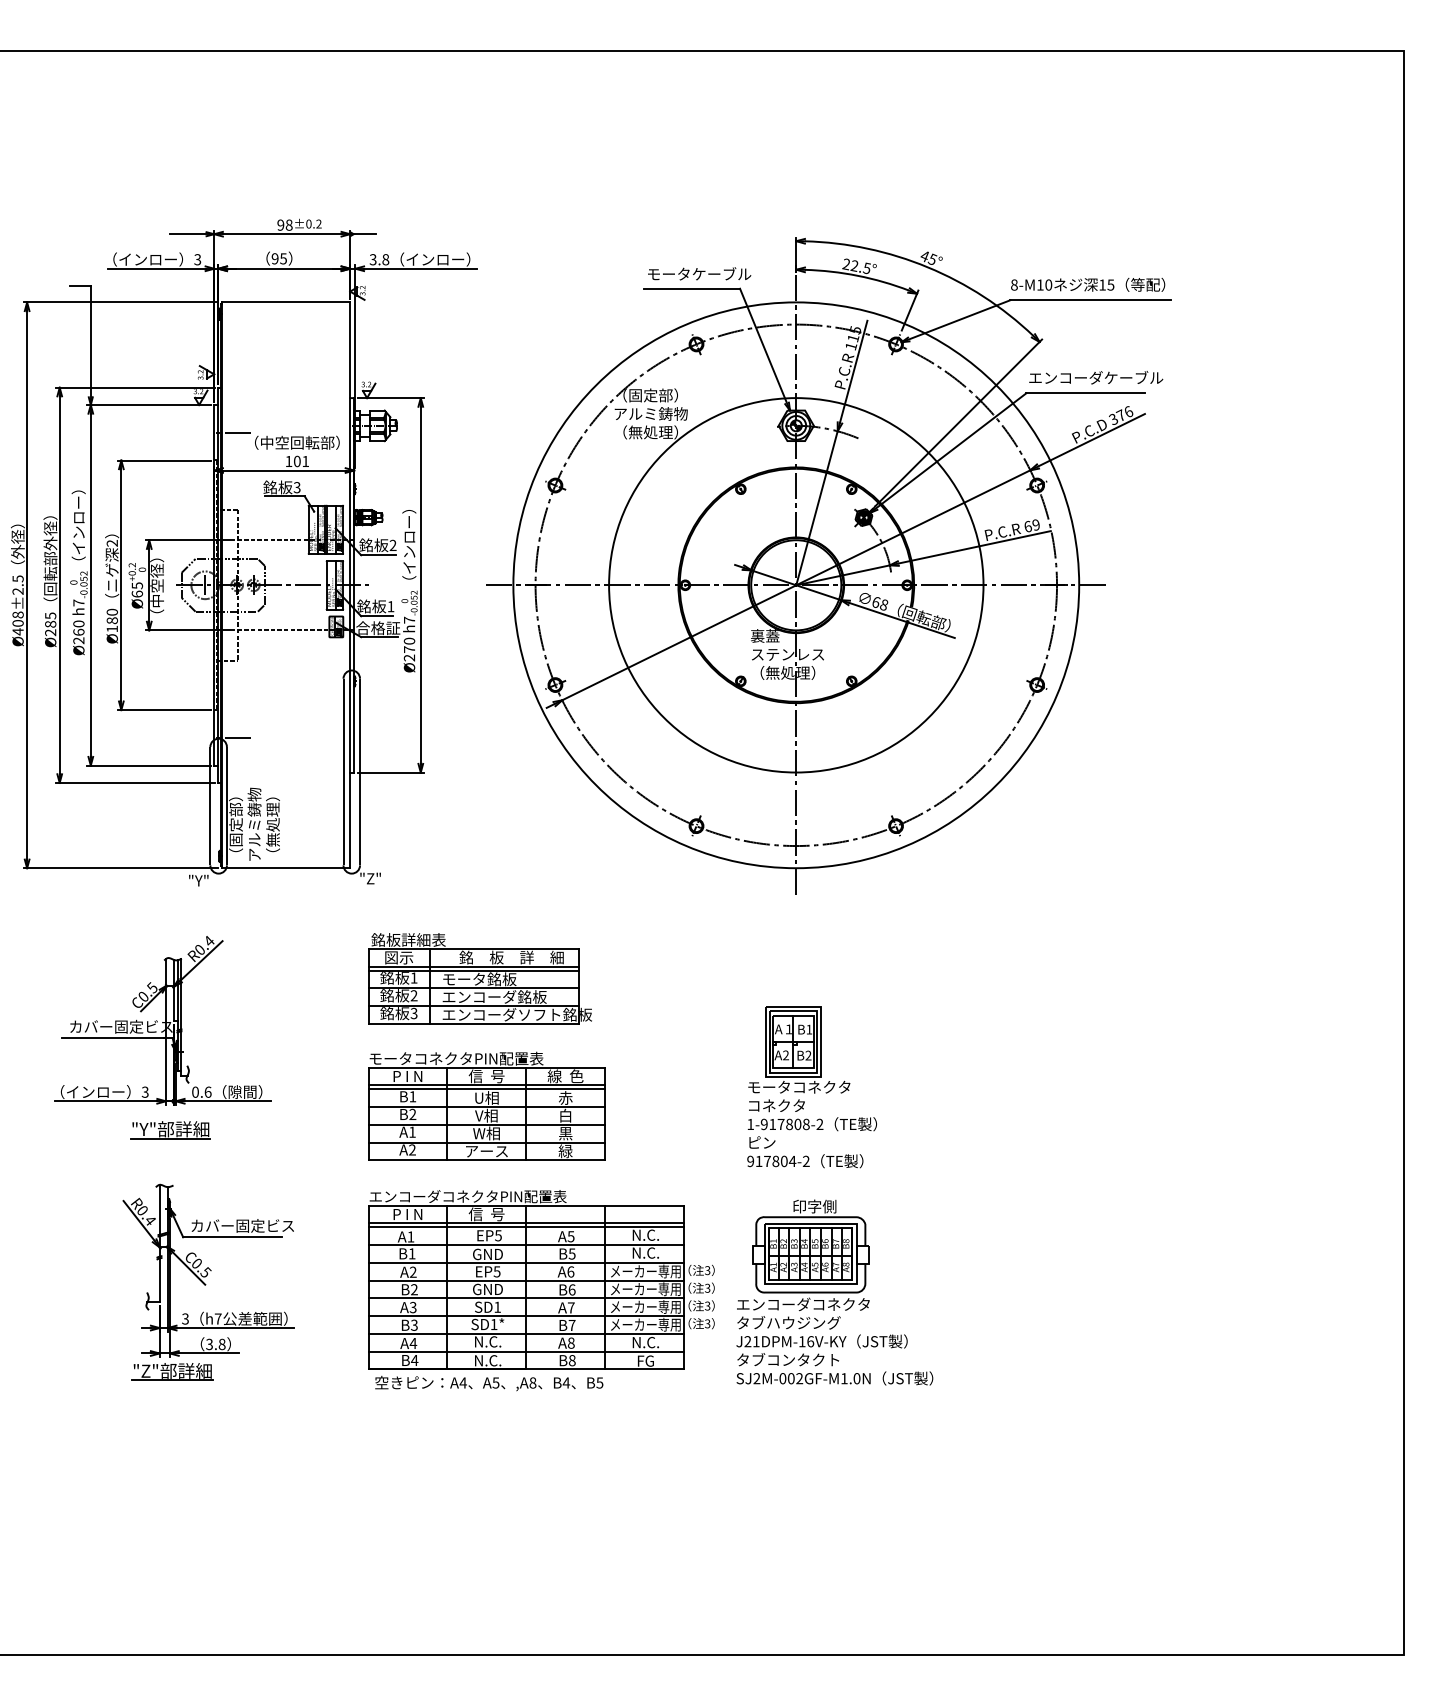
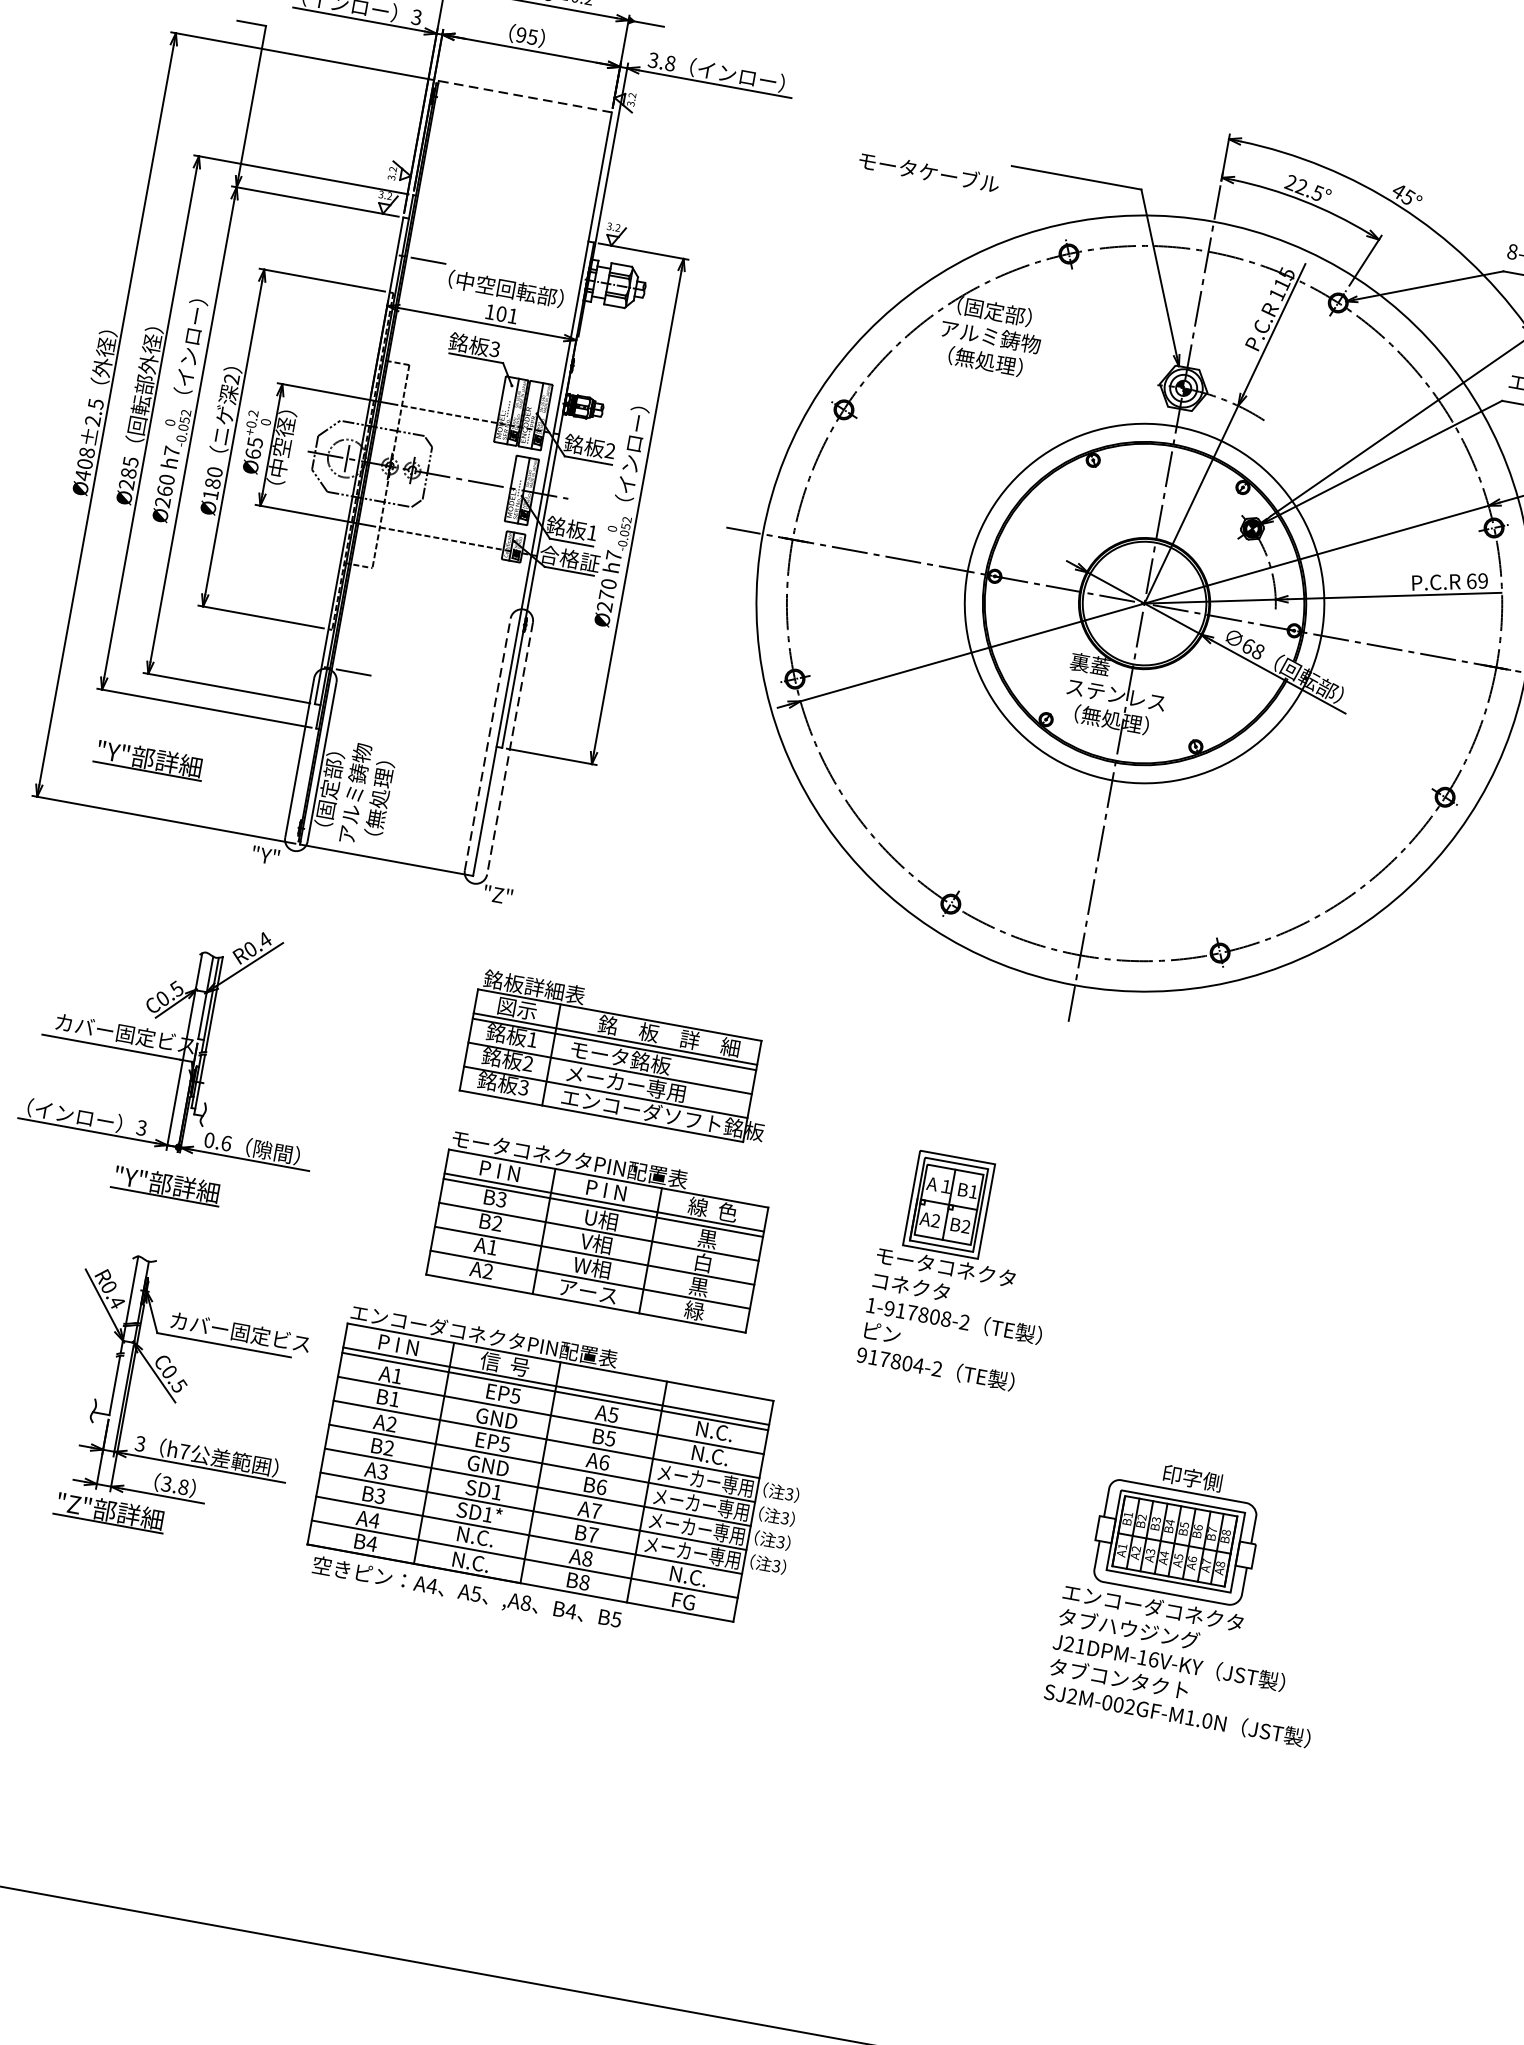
text: (699, 273) -> (929, 171), moved
line: (285, 302) -> (524, 96), solid -> dashed
circle: (796, 585) -> (1144, 603), size x0.7
line: (343, 771) -> (487, 743), solid -> dashed
line: (360, 772) -> (510, 749), solid -> dashed
part: (102, 827) -> (148, 760), added
text: (494, 996) -> (636, 1084), エンコーダ銘板 -> メーカー専用
text: (486, 1076) -> (606, 1190), 信  号 -> P I N
part: (811, 1087) -> (962, 1270), moved
text: (412, 1096) -> (501, 1199), B1 -> B3
text: (565, 1097) -> (707, 1238), 赤 -> 黒
part: (541, 1290) -> (560, 1480), moved
part: (834, 1292) -> (1198, 1599), moved

